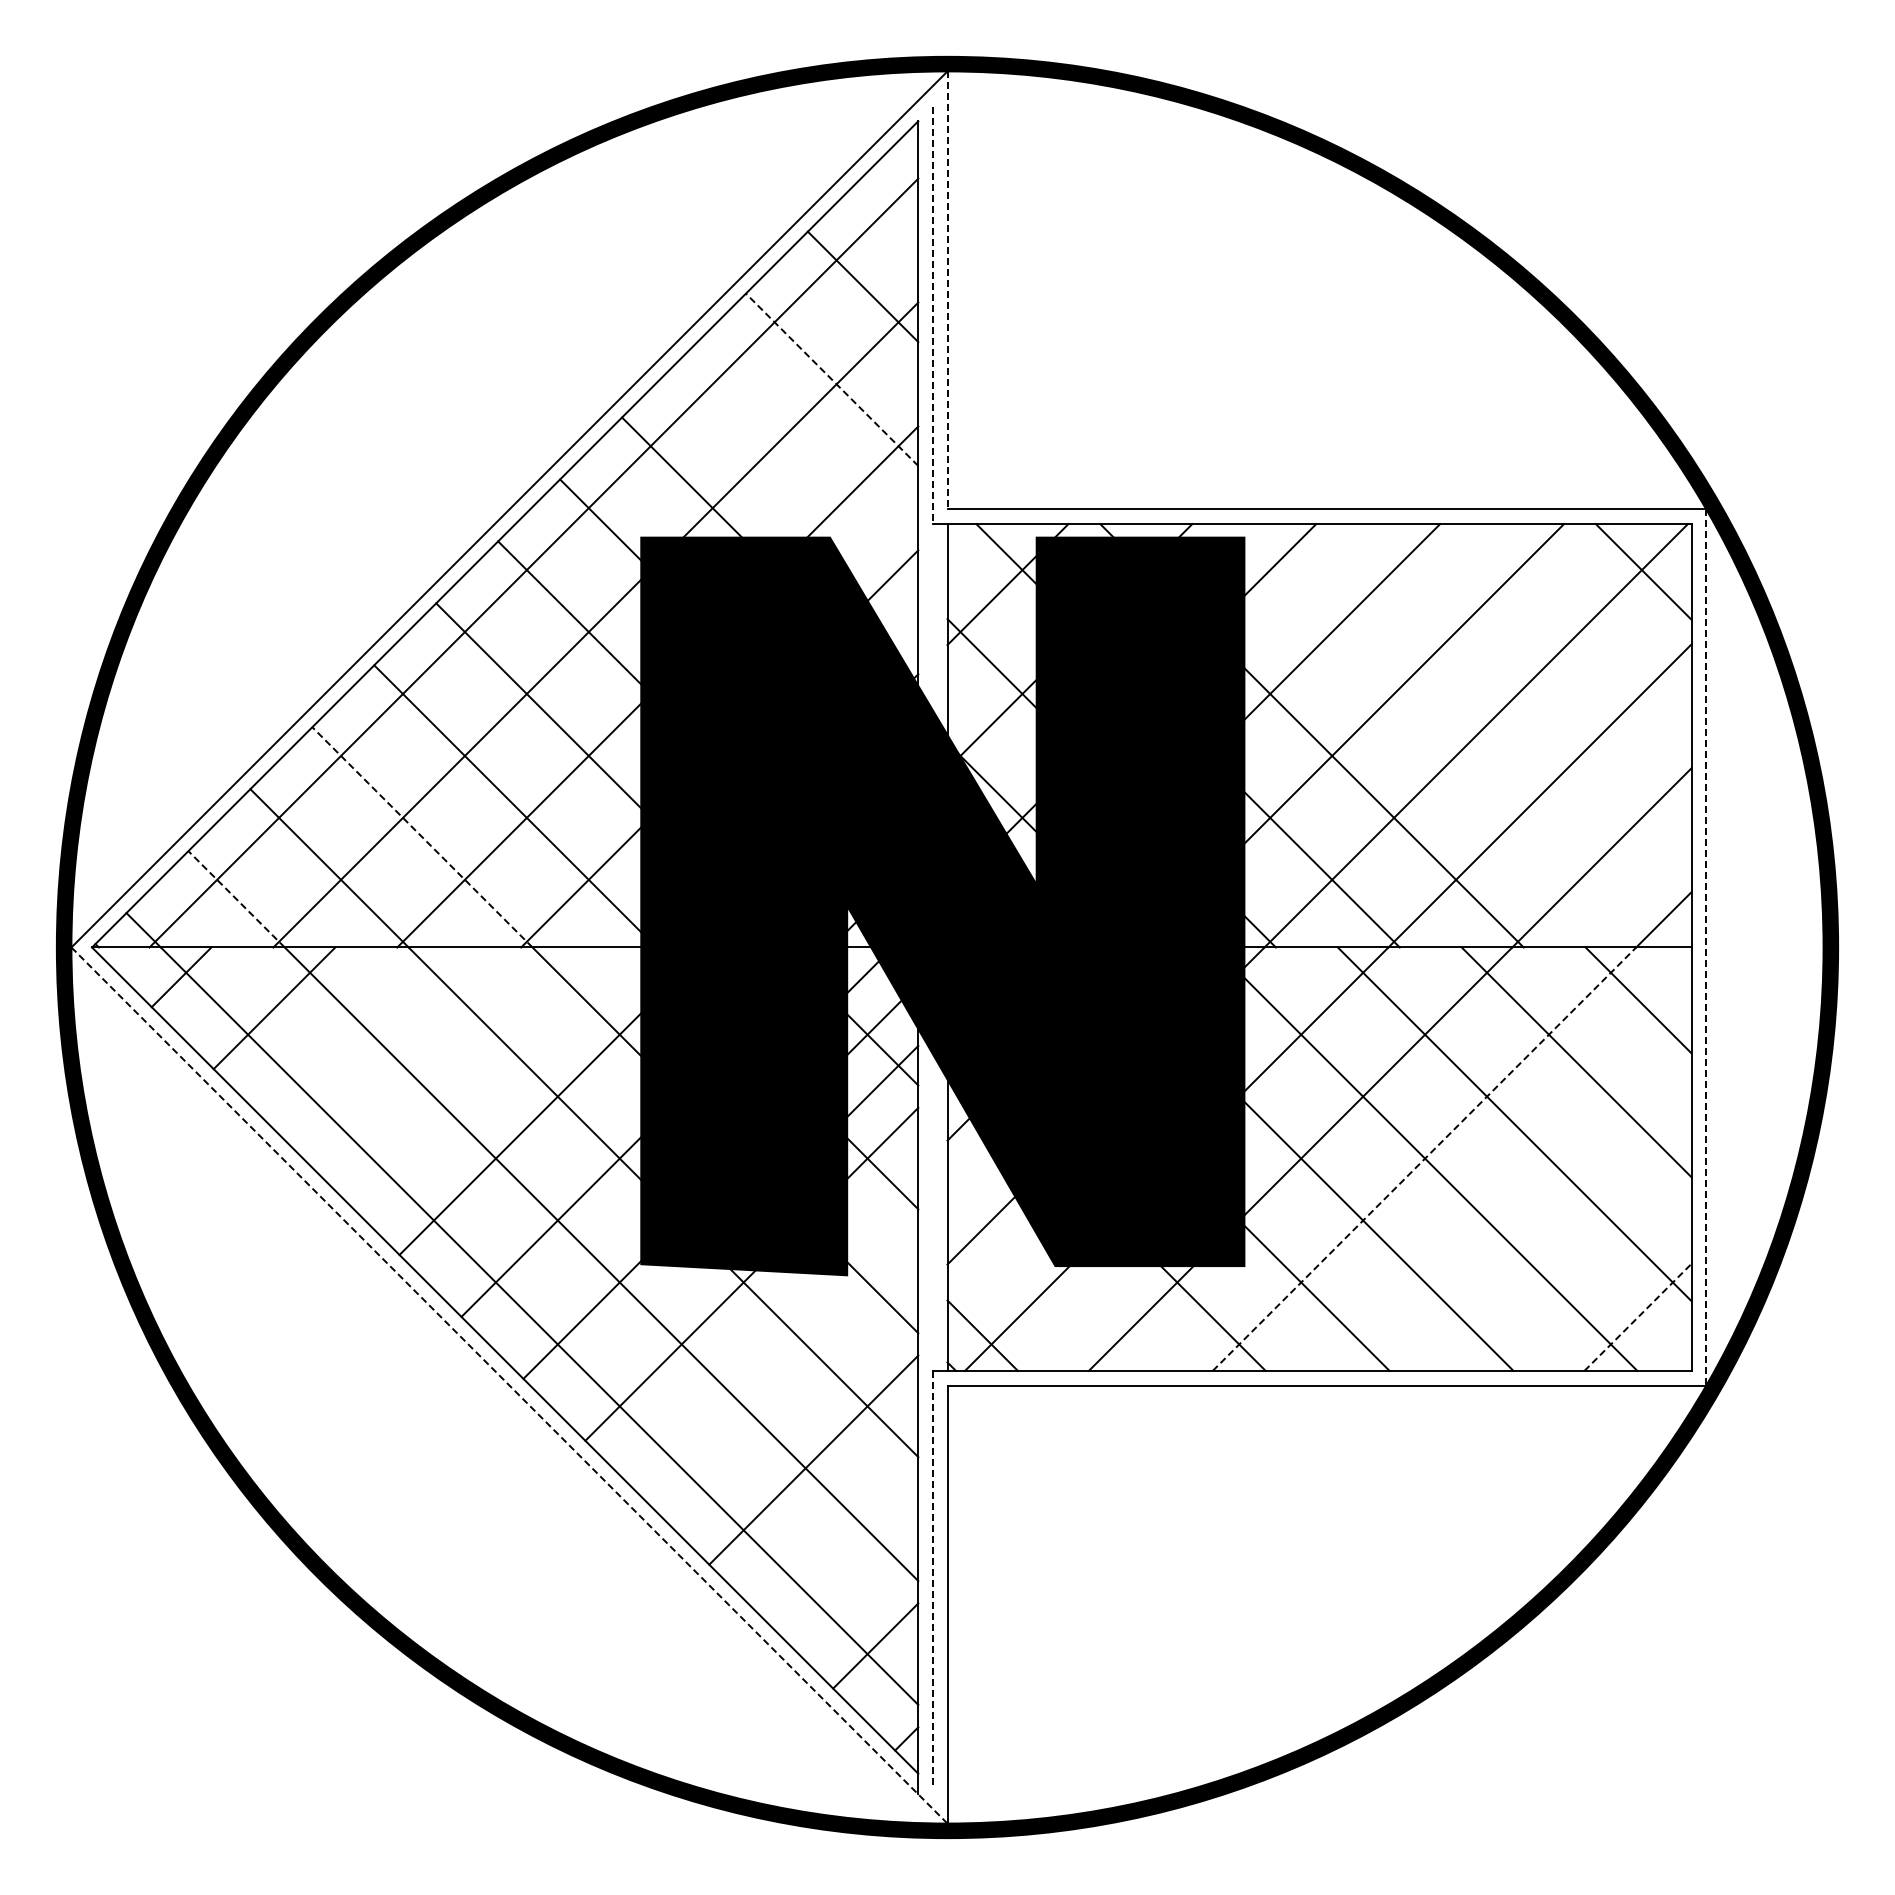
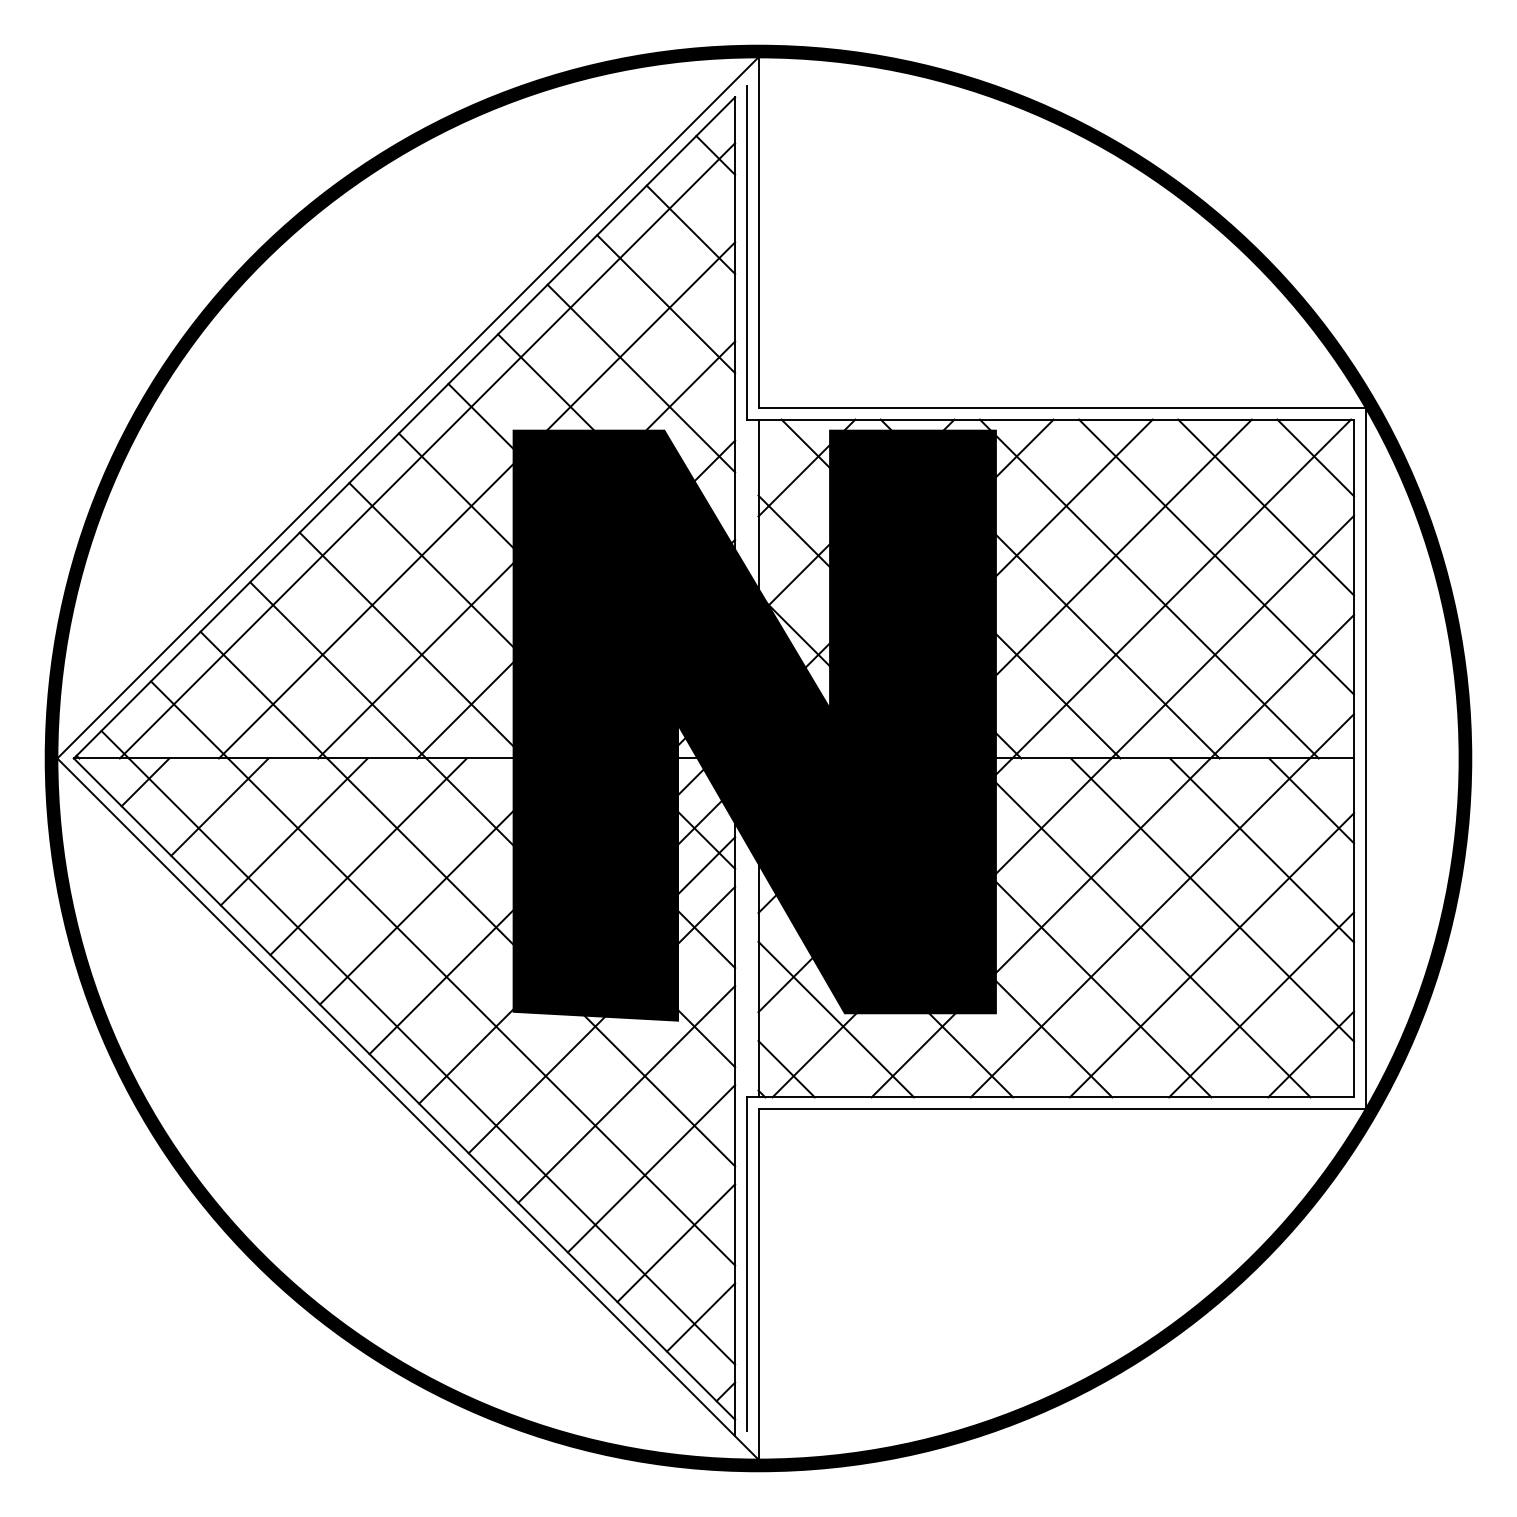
line: (893, 193) -> (715, 155), added
line: (947, 290) -> (758, 232), dashed -> solid
line: (932, 315) -> (746, 252), dashed -> solid
line: (832, 379) -> (666, 303), dashed -> solid
line: (801, 472) -> (641, 378), added
line: (1581, 633) -> (1265, 507), added
line: (1519, 695) -> (1216, 556), added
line: (1435, 735) -> (1149, 588), added
line: (422, 837) -> (338, 670), dashed -> solid
line: (236, 898) -> (189, 719), dashed -> solid
line: (1706, 947) -> (1365, 758), dashed -> solid
line: (367, 1039) -> (294, 832), added
line: (460, 1070) -> (368, 856), added
line: (1424, 1158) -> (1140, 927), dashed -> solid
line: (1513, 1193) -> (1211, 955), added
line: (1575, 1254) -> (1261, 1004), added
line: (1044, 1273) -> (836, 1019), added
line: (1638, 1317) -> (1311, 1054), dashed -> solid
line: (782, 1366) -> (626, 1093), added
line: (509, 1385) -> (407, 1109), dashed -> solid
line: (844, 1552) -> (676, 1242), added
line: (932, 1579) -> (746, 1264), dashed -> solid

